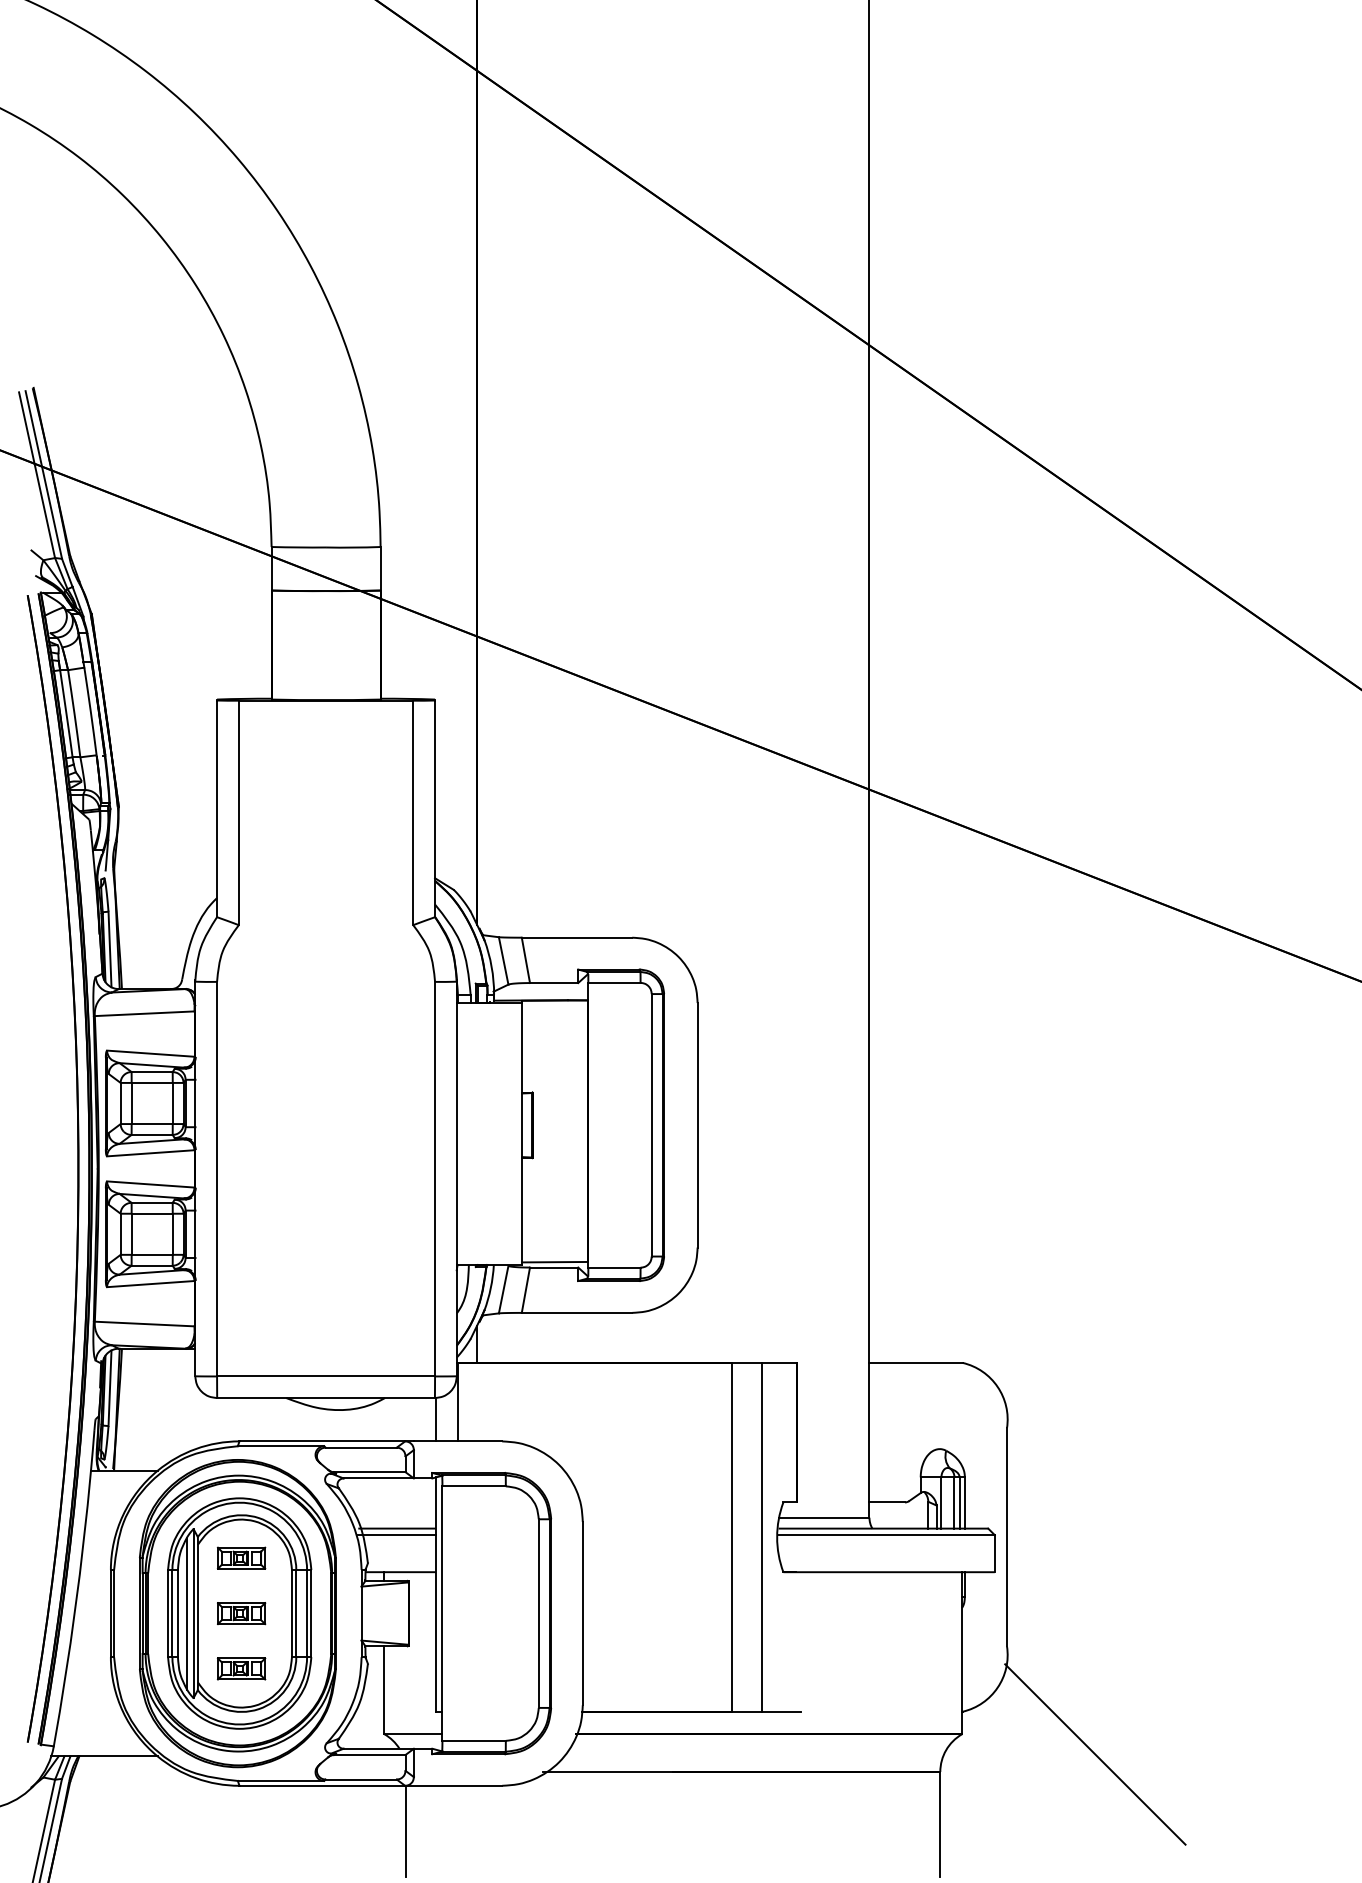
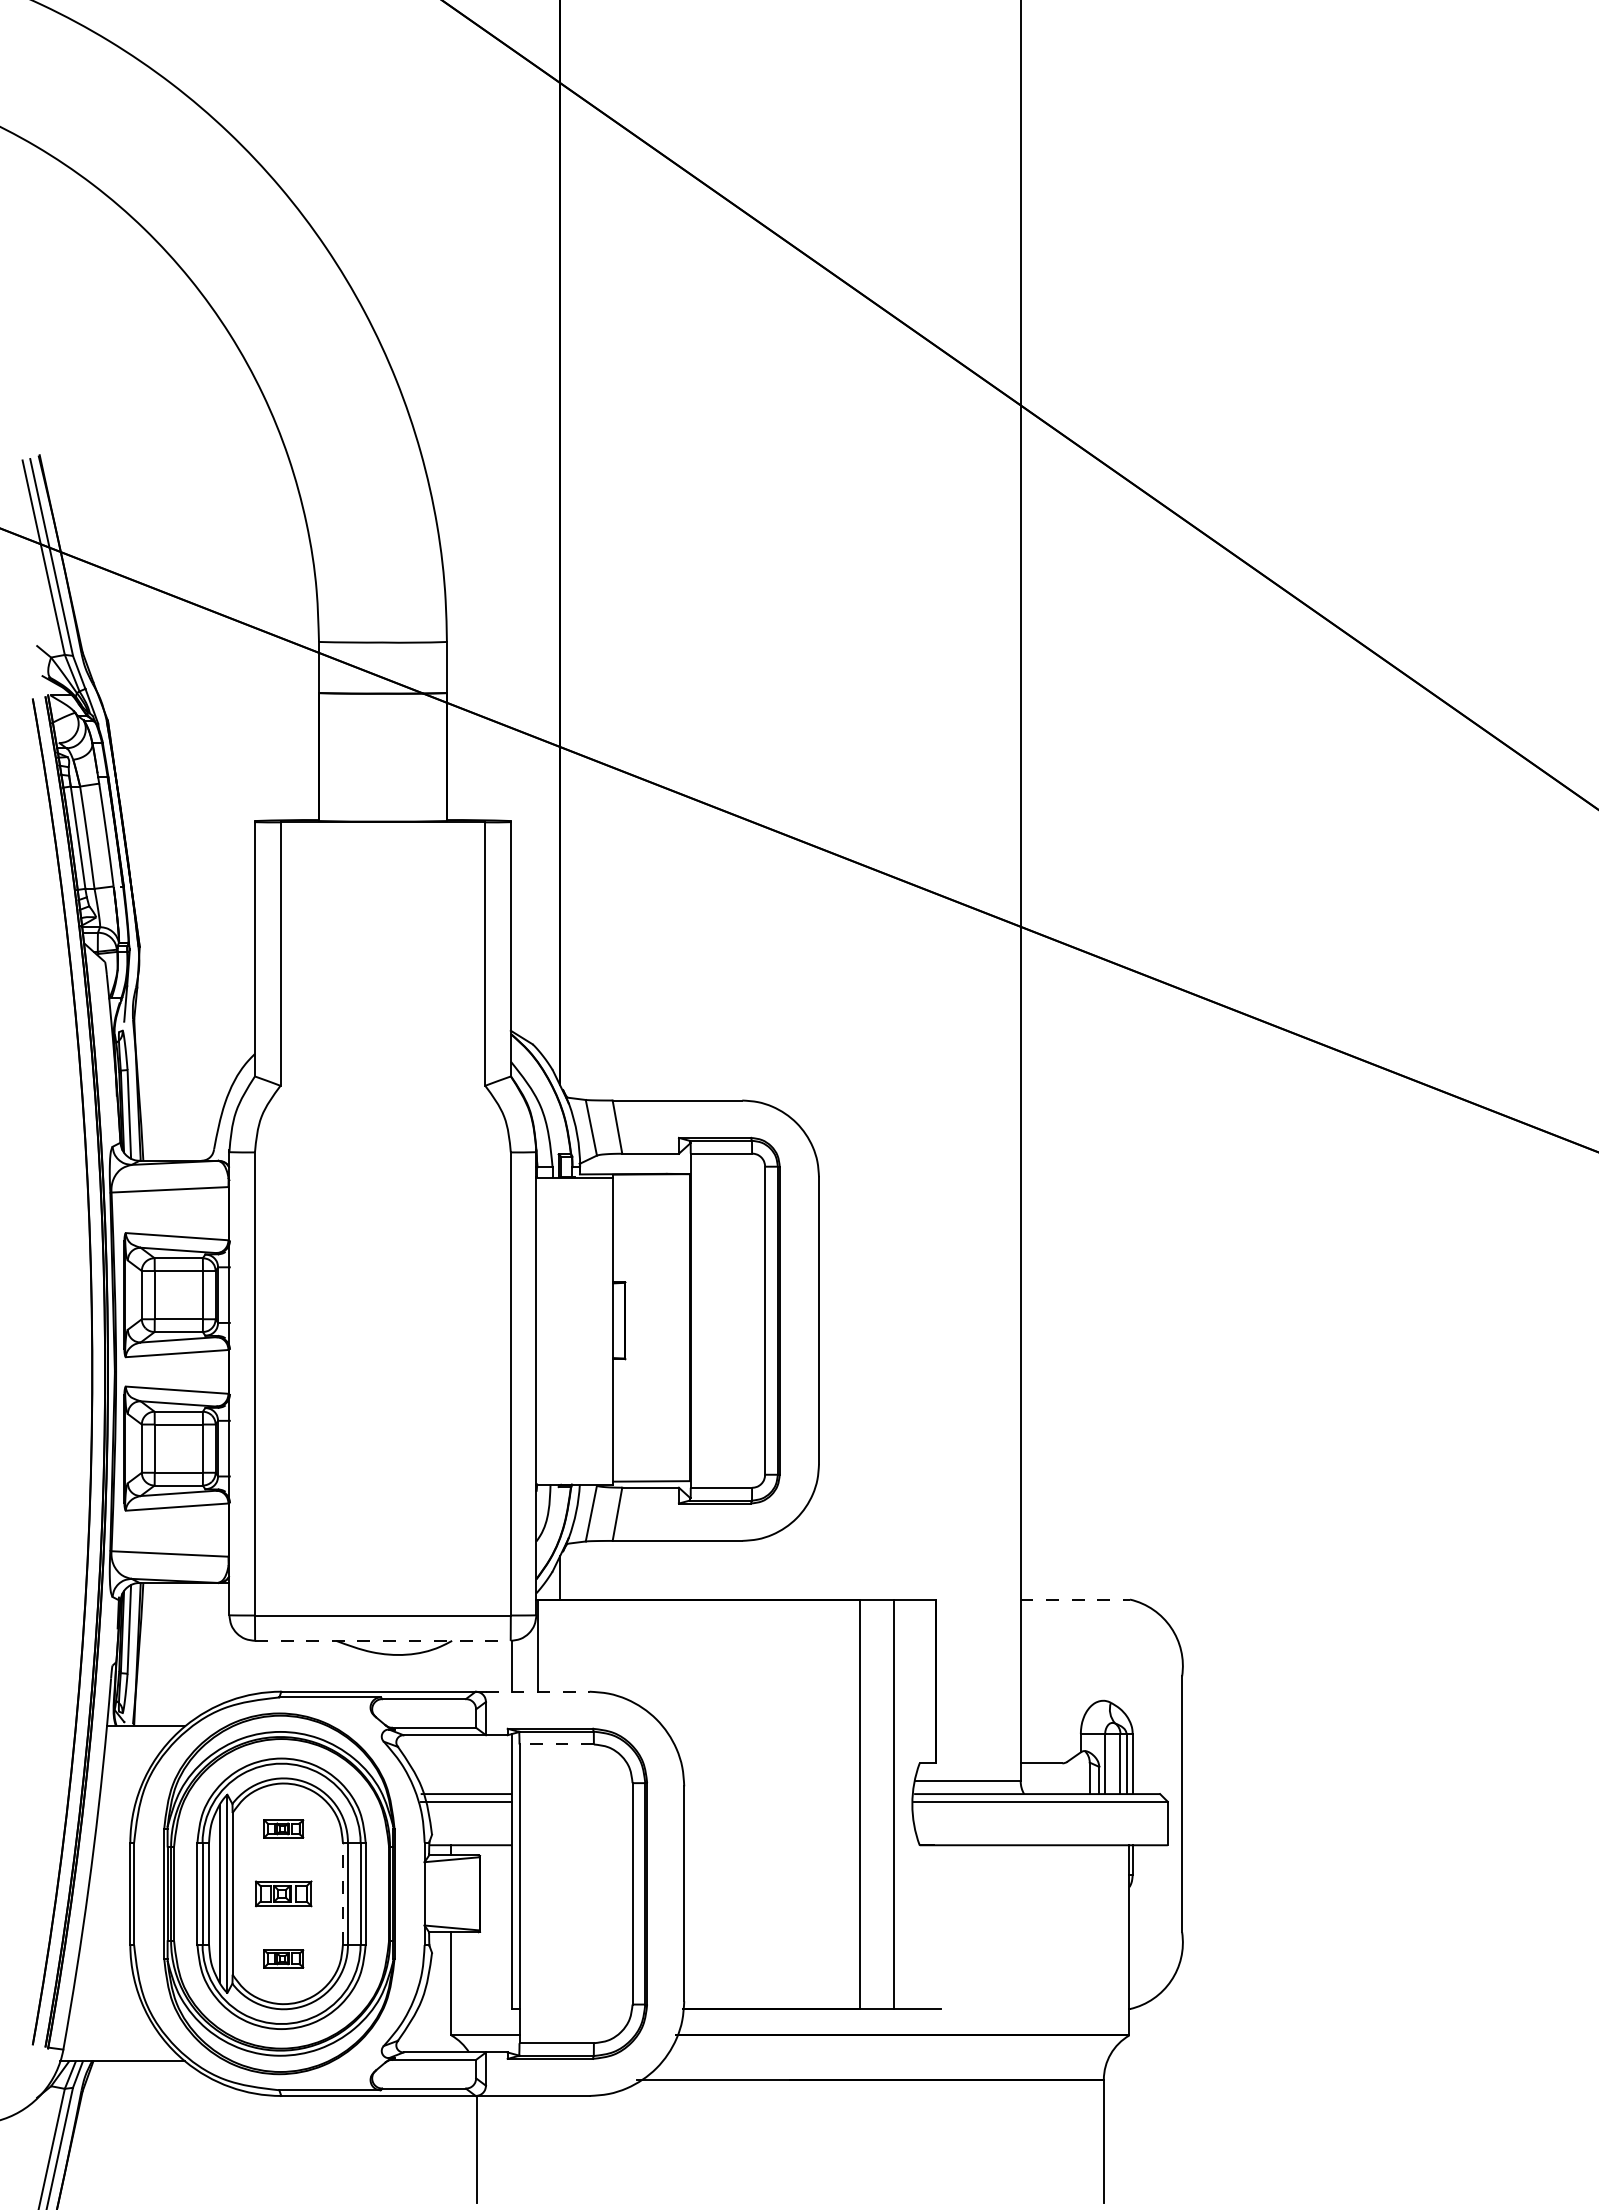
line: (916, 1362) -> (1075, 1599), solid -> dashed
line: (325, 1397) -> (382, 1640), solid -> dashed
line: (457, 1441) -> (537, 1691), solid -> dashed
line: (473, 1486) -> (556, 1744), solid -> dashed
part: (241, 1557) -> (283, 1828), size x0.7
line: (291, 1613) -> (342, 1893), solid -> dashed
part: (241, 1668) -> (283, 1958), size x0.7
line: (1095, 1754) -> (1285, 2059), removed

